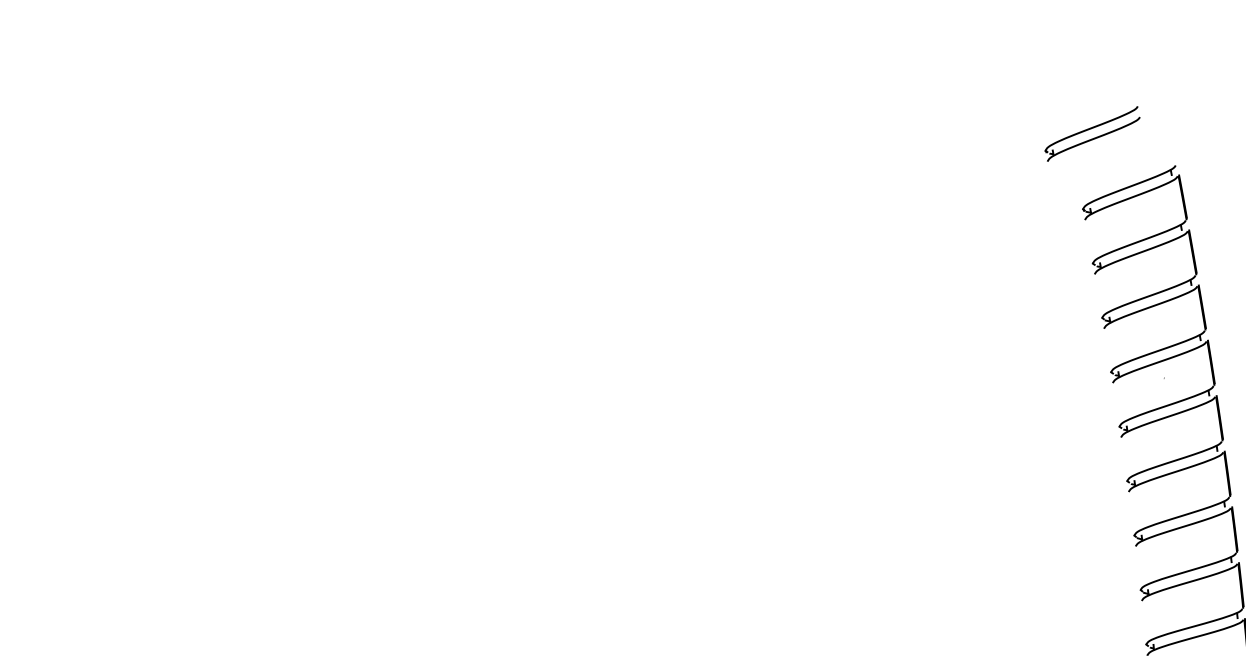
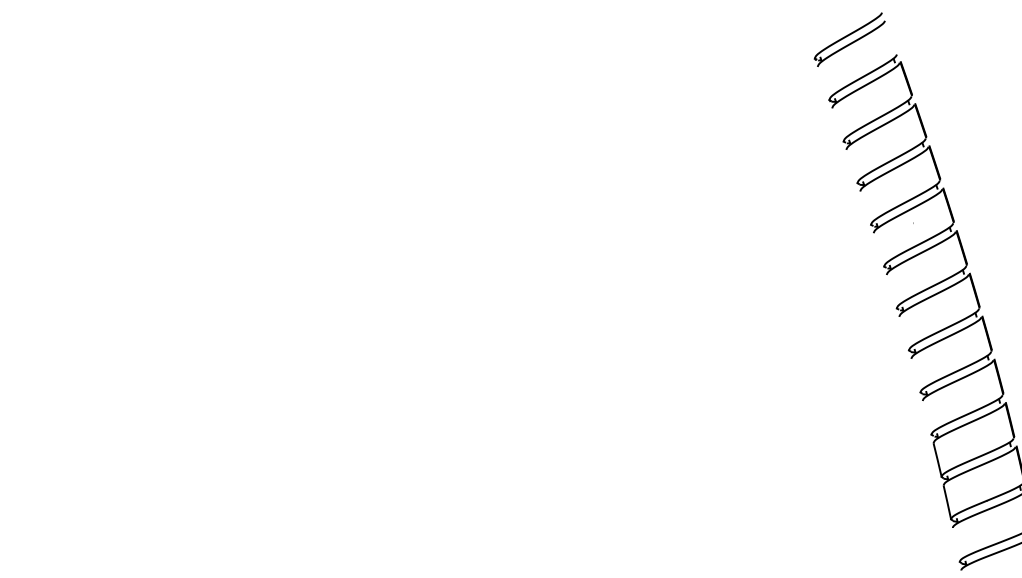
part: (1092, 133) -> (849, 39), moved

